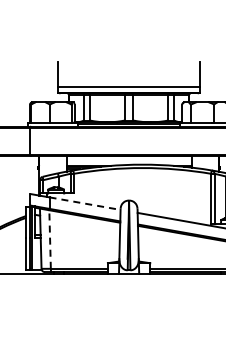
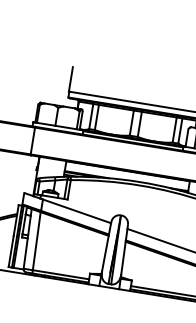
line: (85, 203) -> (77, 211), dashed -> solid
line: (50, 239) -> (37, 241), dashed -> solid

